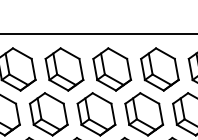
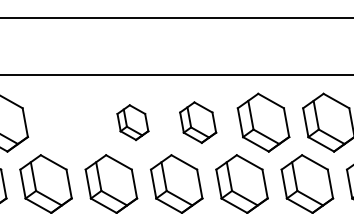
part: (64, 69) -> (67, 122), removed
part: (111, 69) -> (132, 122), size x0.6
part: (159, 69) -> (197, 122), size x0.7

